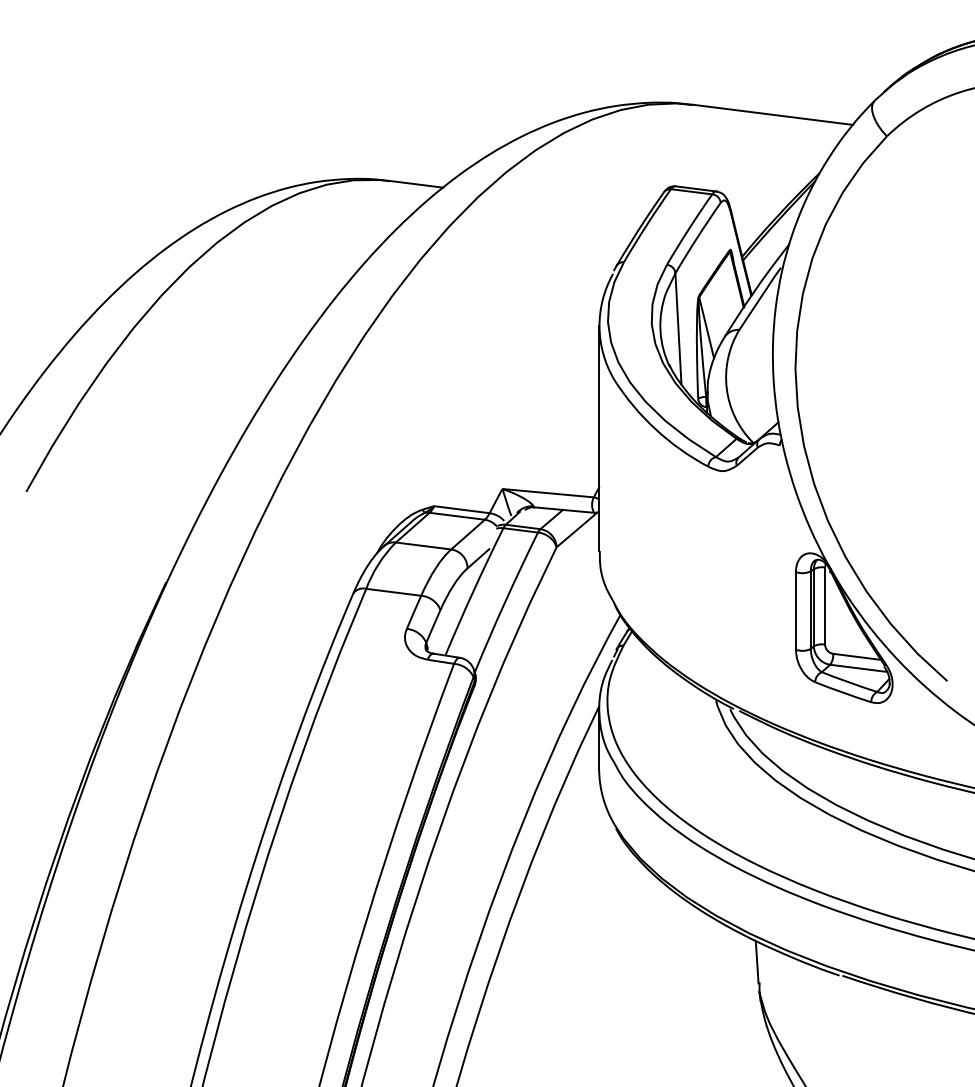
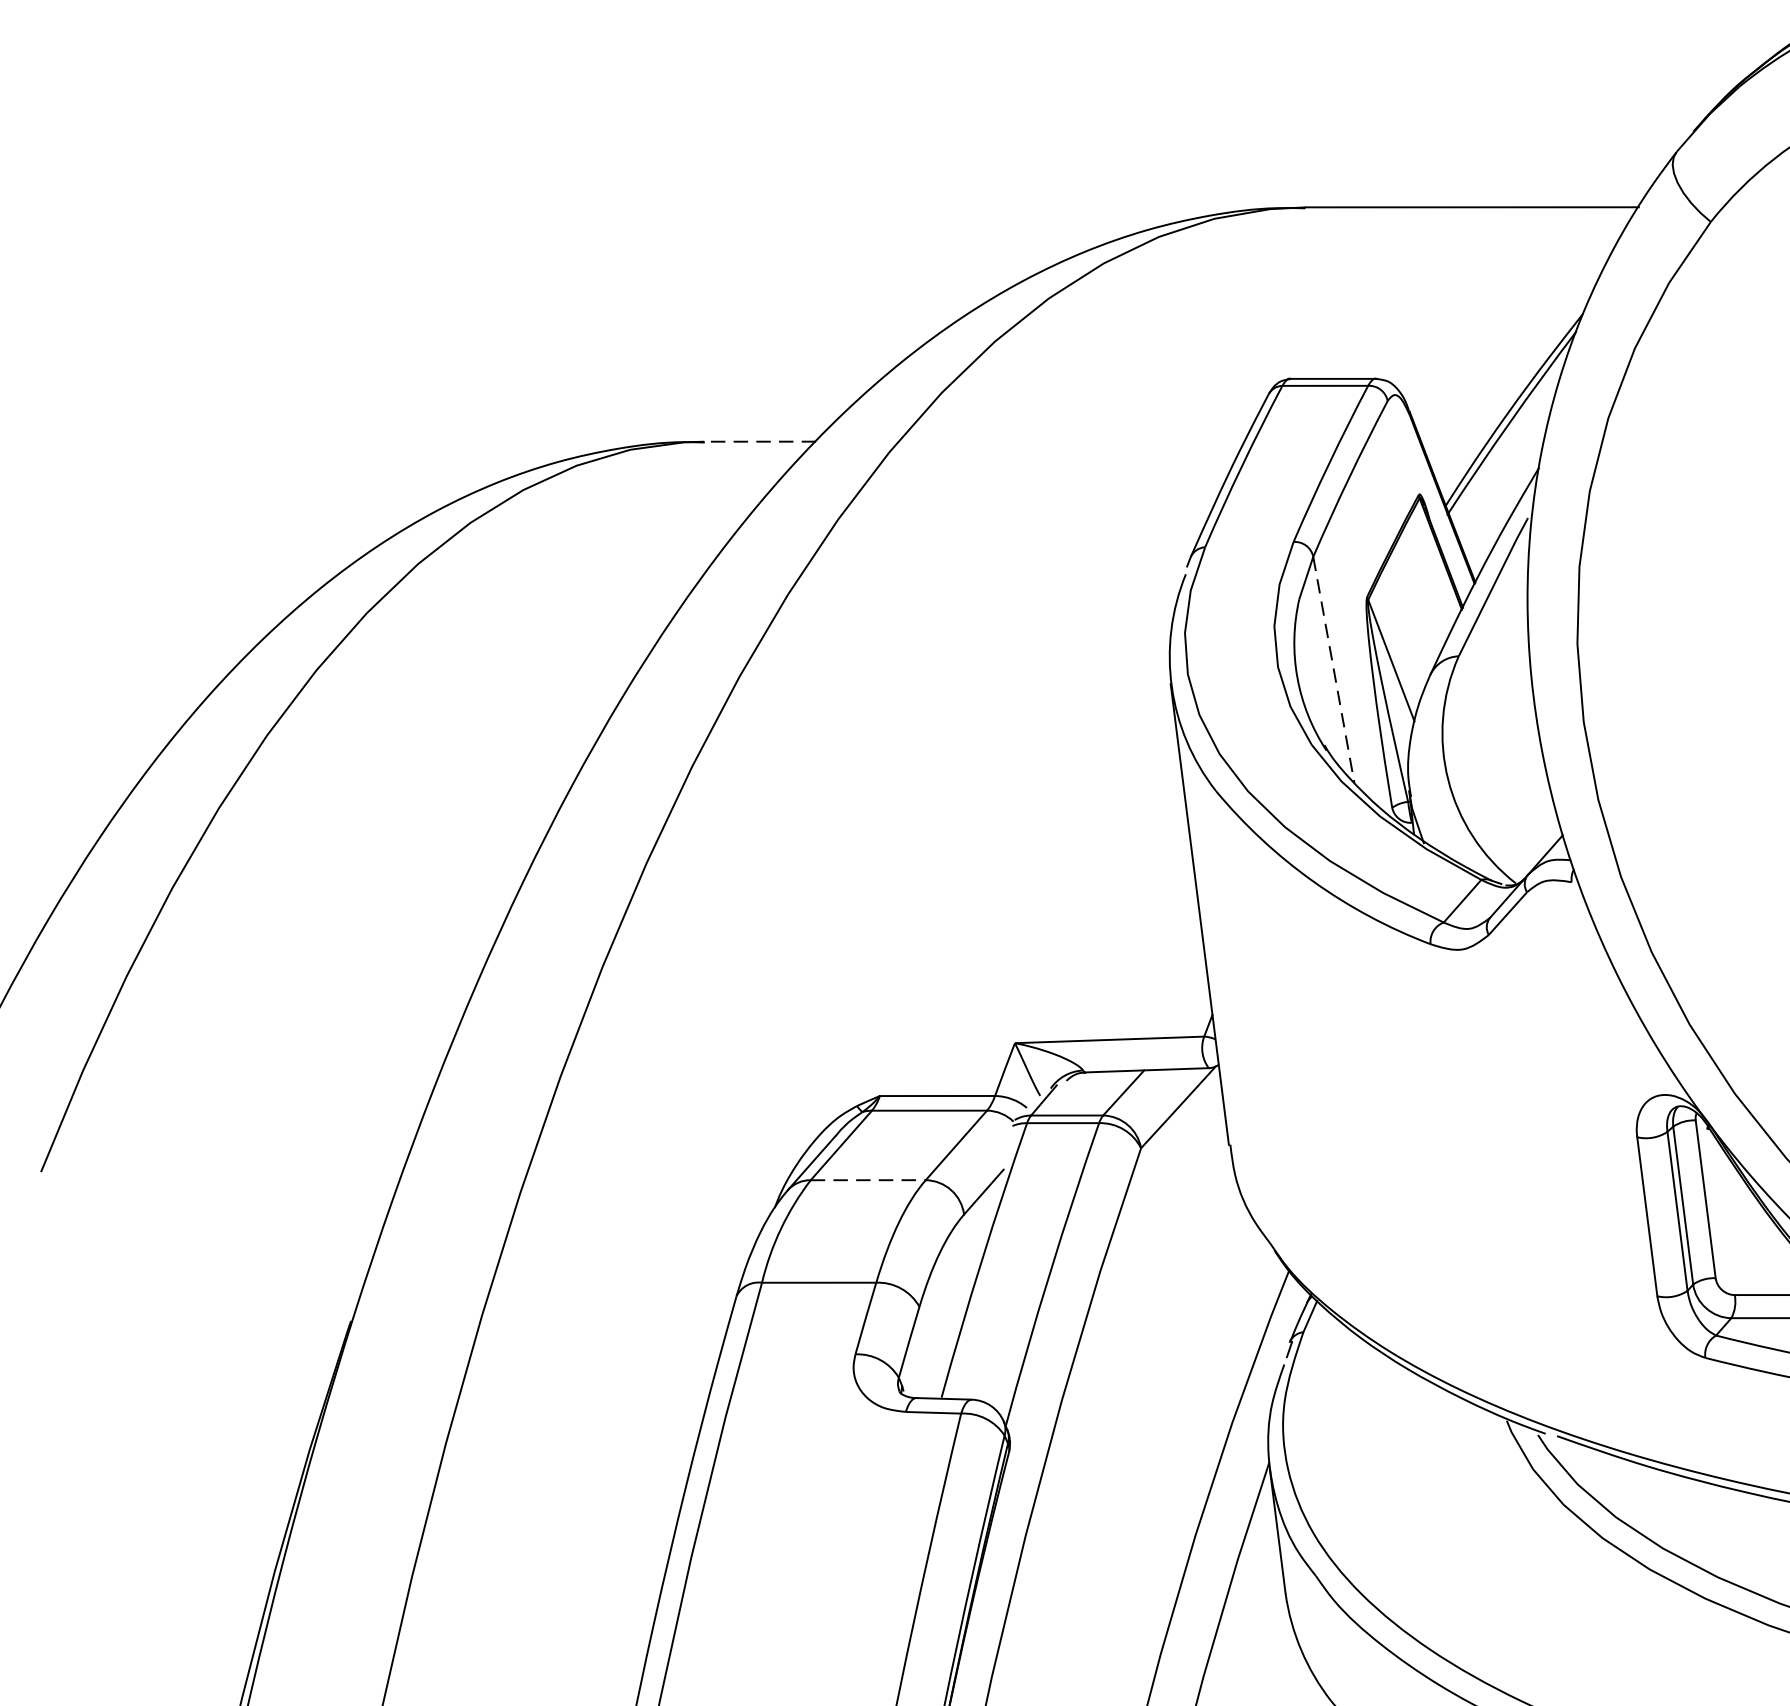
line: (416, 184) -> (760, 442), solid -> dashed
line: (678, 328) -> (1333, 669), solid -> dashed
line: (423, 546) -> (868, 1181), solid -> dashed

